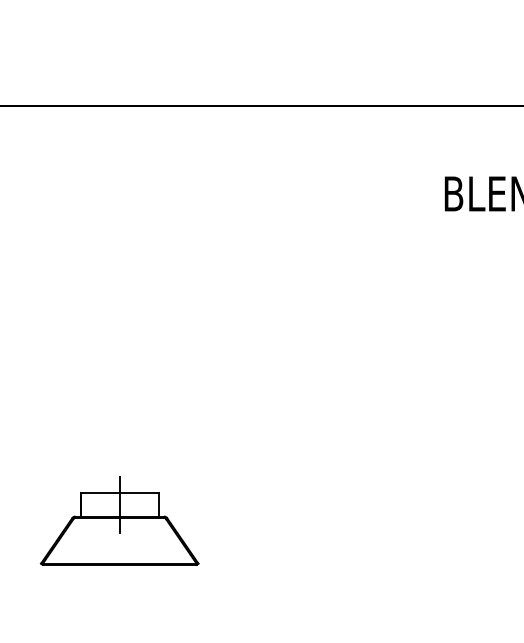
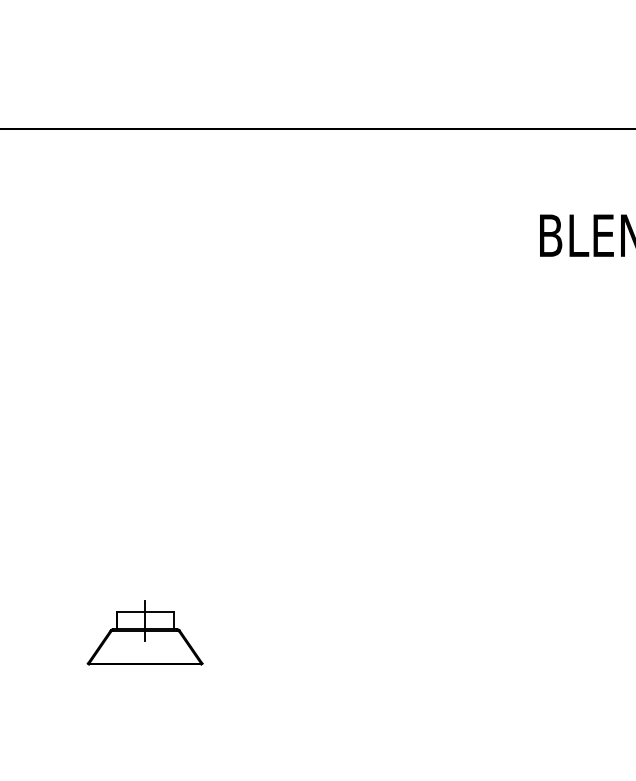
part: (119, 520) -> (144, 632), size x0.6

